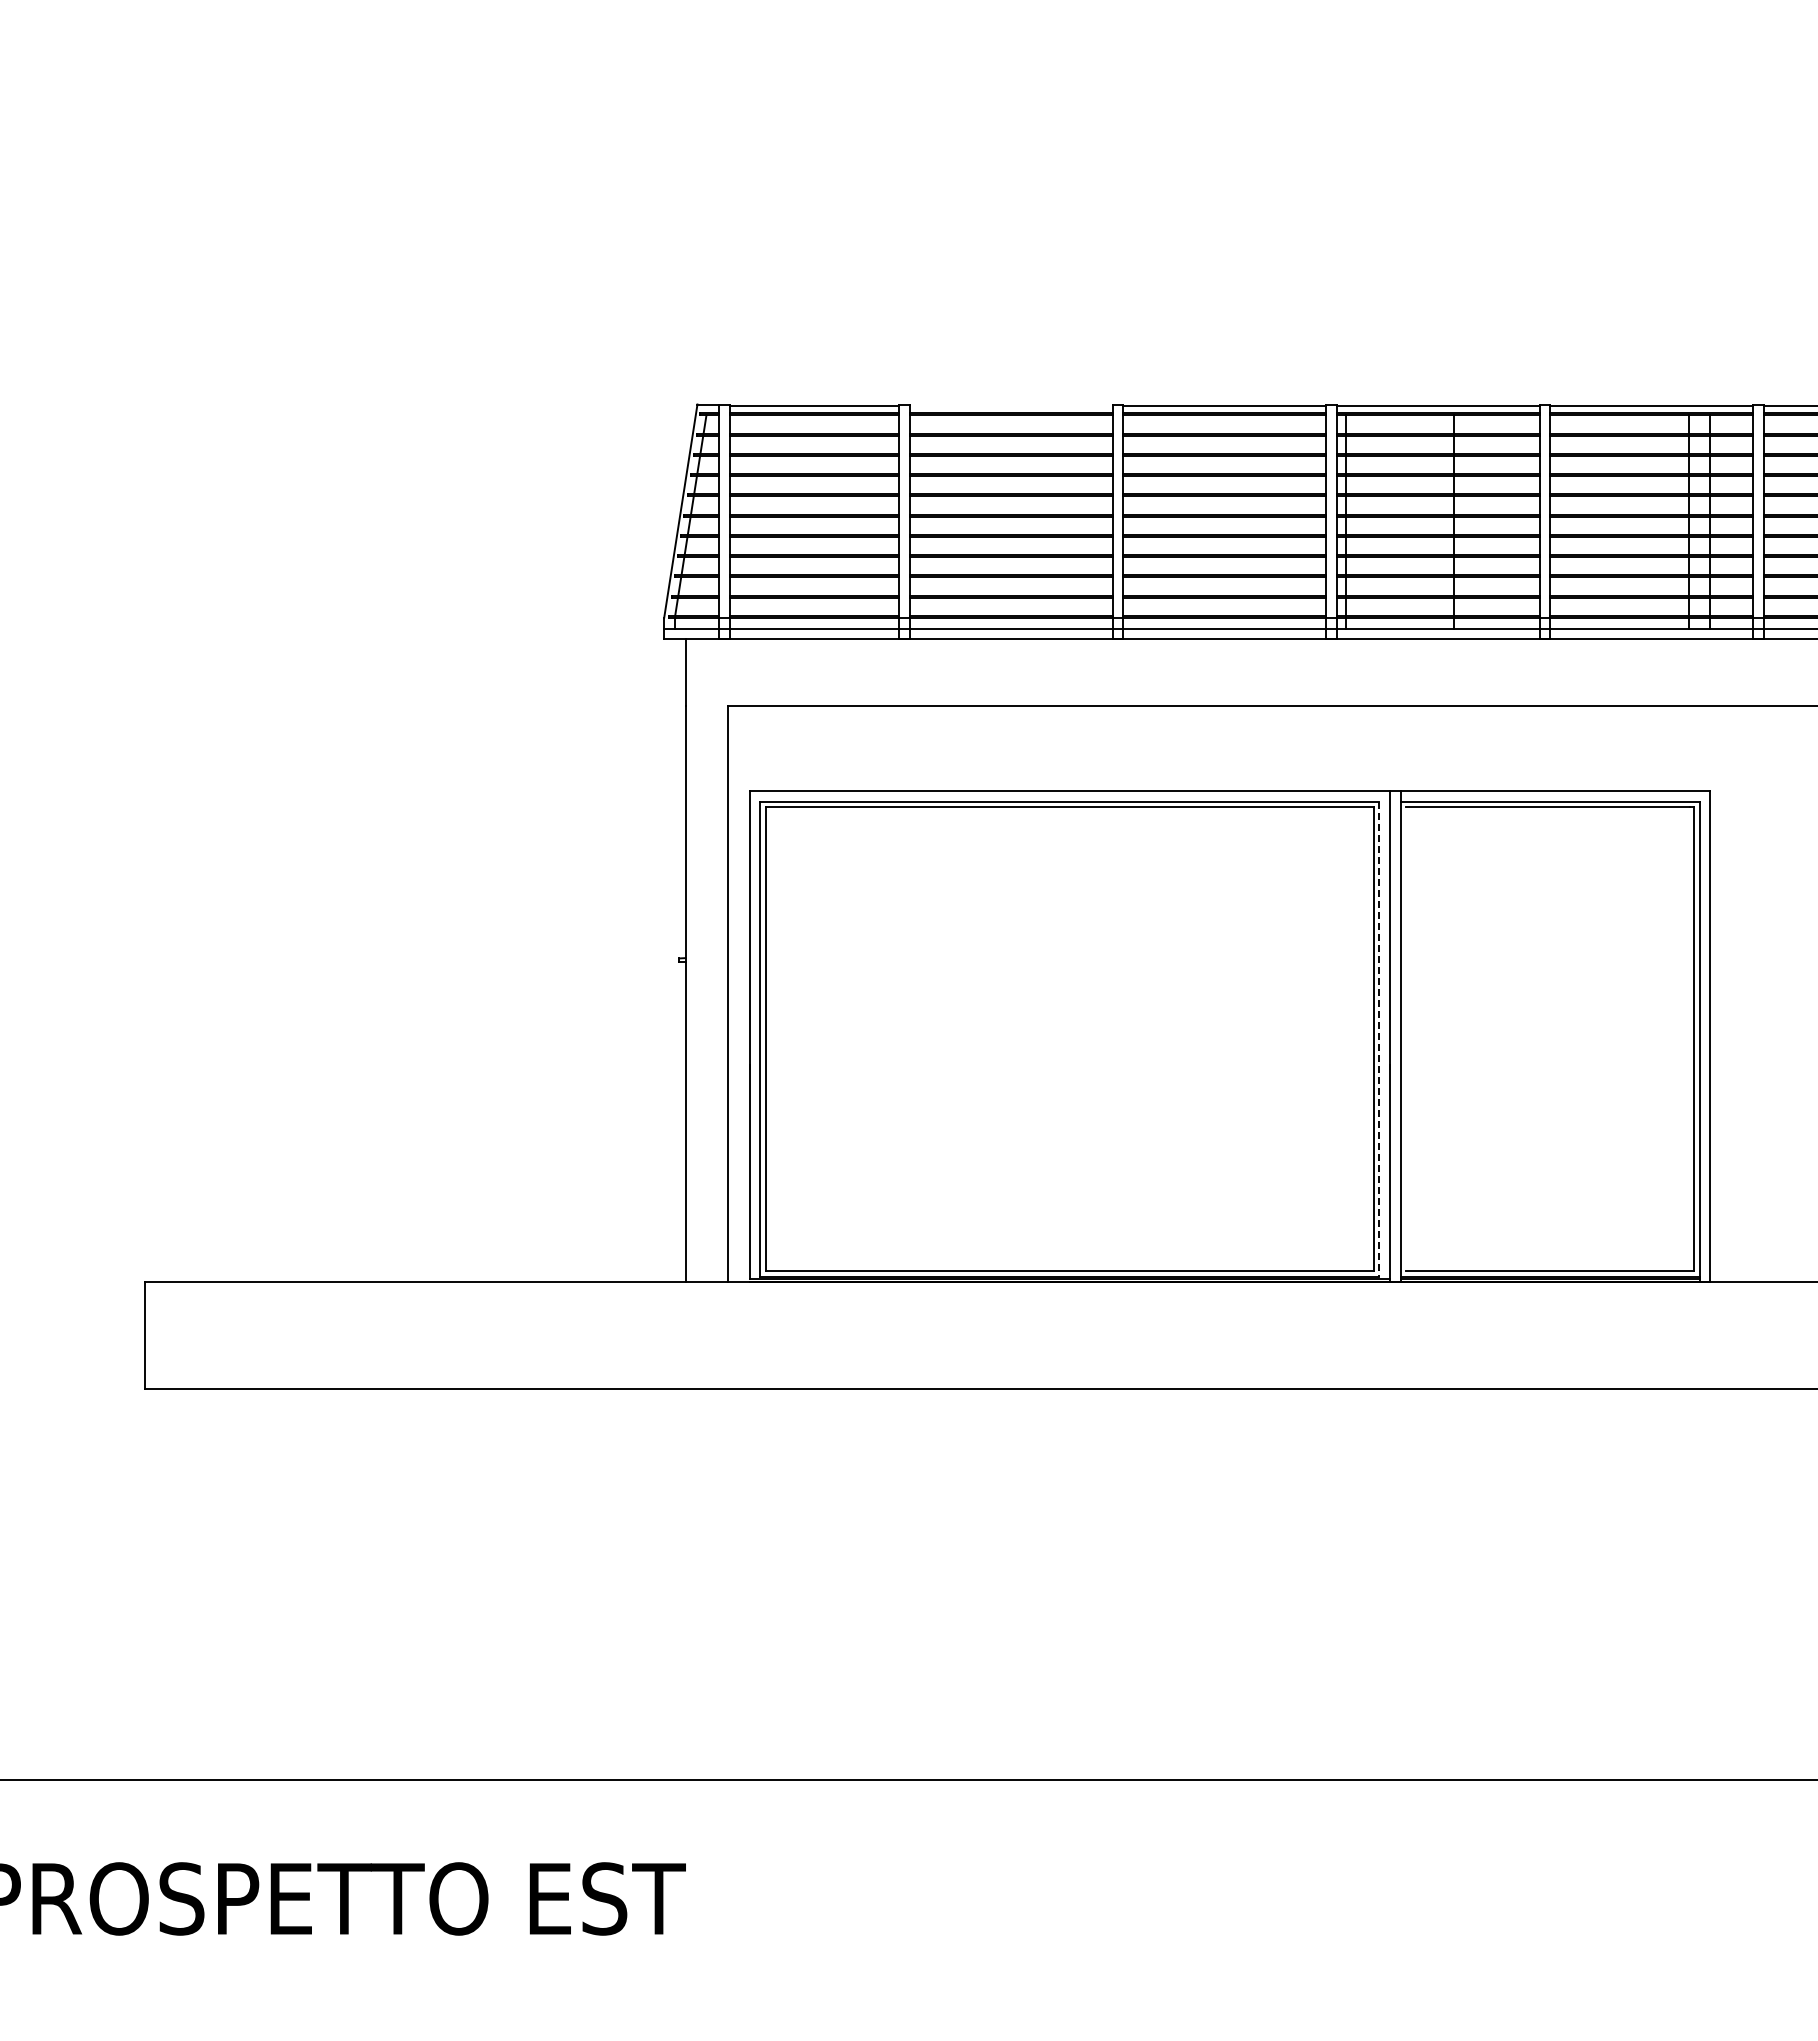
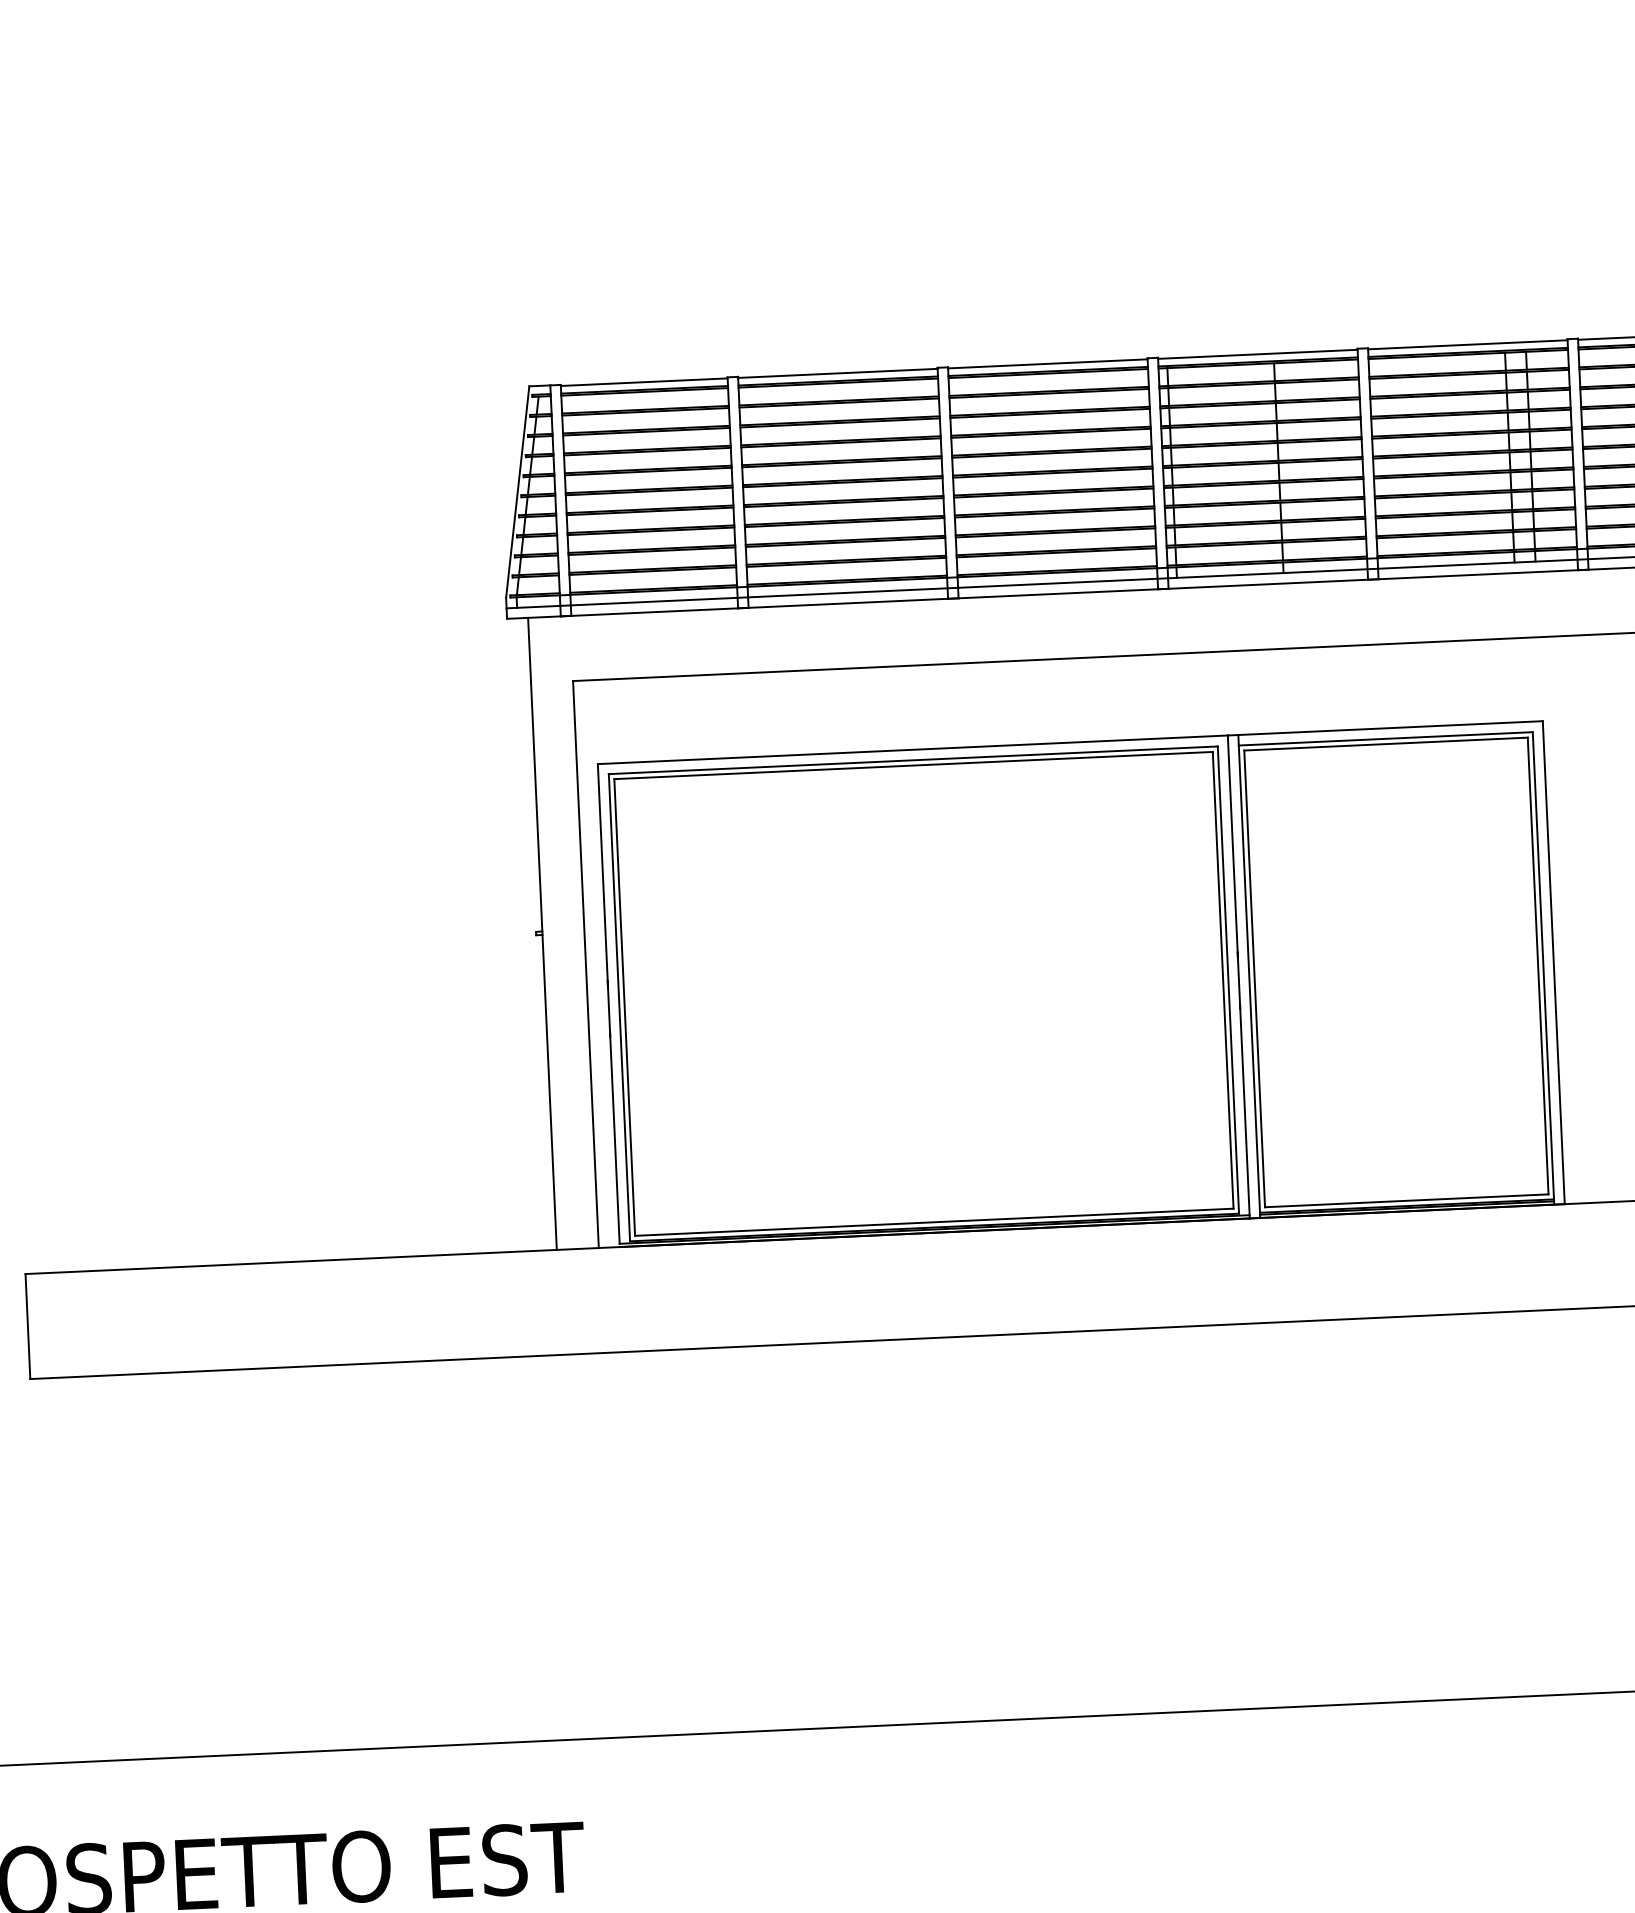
line: (1010, 405) -> (837, 373), added
line: (1406, 1038) -> (1254, 978), added
line: (1379, 1039) -> (1228, 980), dashed -> solid

